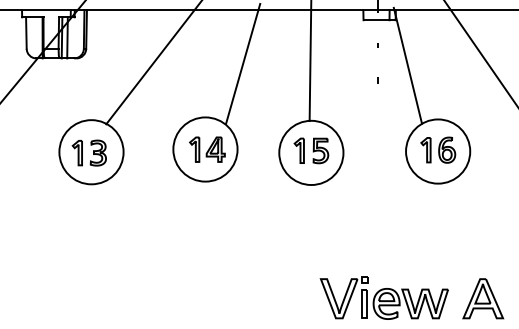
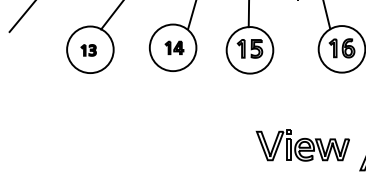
part: (207, 149) -> (174, 47), size x0.7
part: (88, 152) -> (88, 50), size x0.6
part: (383, 297) -> (302, 145), moved

